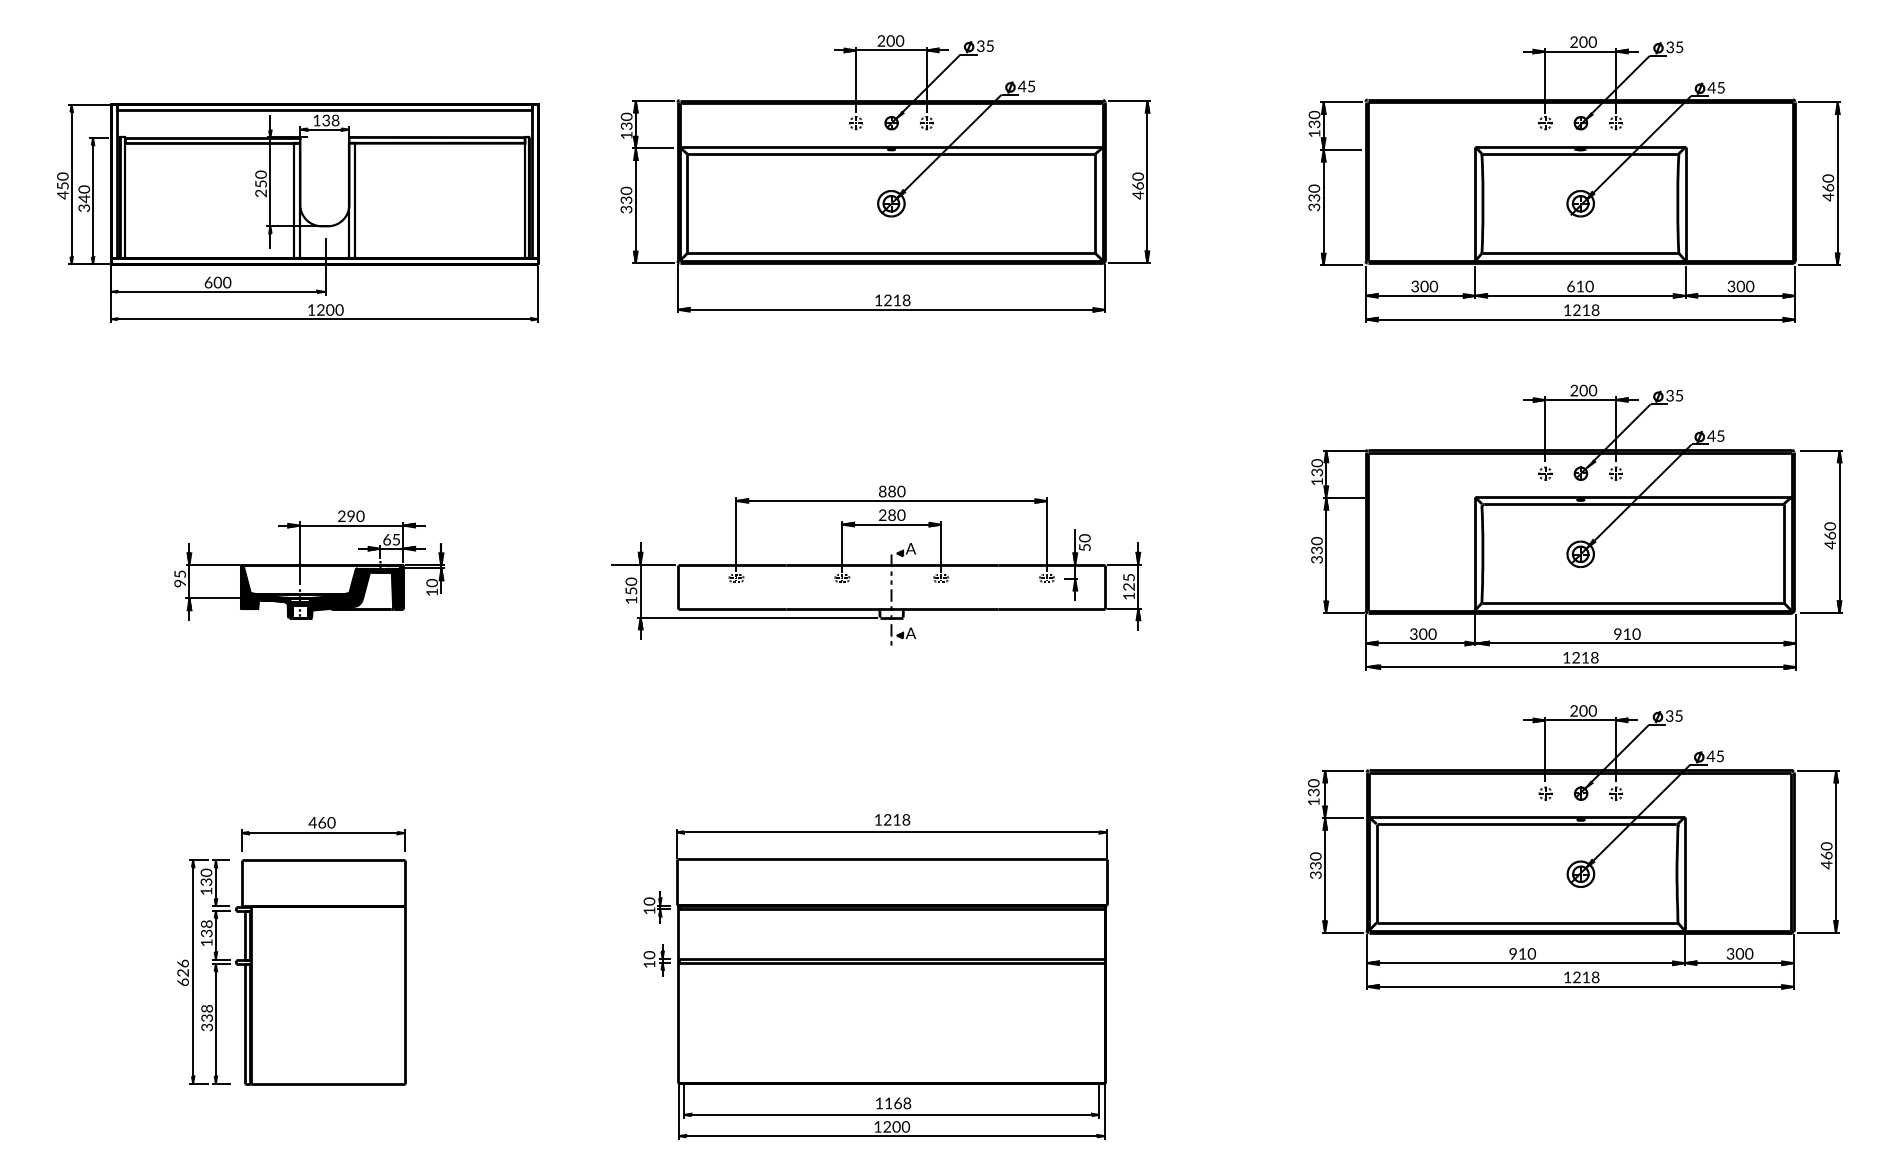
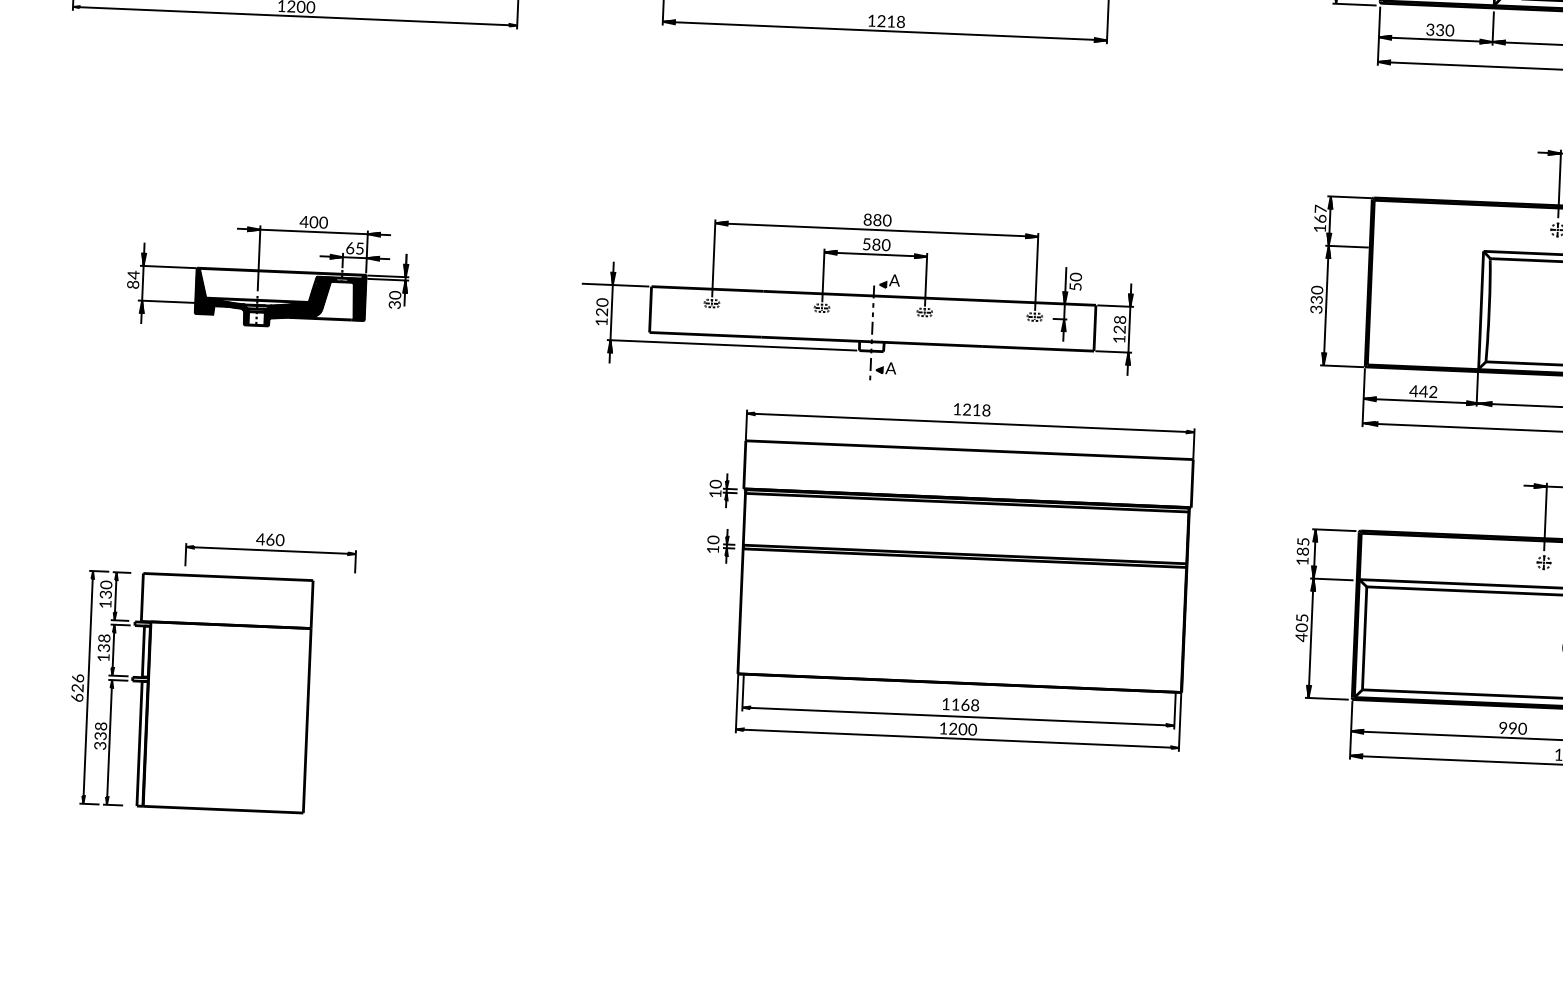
text: (1424, 286) -> (1440, 30), 300 -> 330
text: (1316, 467) -> (1319, 213), 130 -> 167
text: (882, 514) -> (866, 243), 280 -> 580
text: (346, 516) -> (309, 222), 290 -> 400
text: (1128, 577) -> (1119, 319), 125 -> 128
text: (179, 578) -> (132, 279), 95 -> 84
text: (631, 590) -> (602, 311), 150 -> 120
text: (431, 592) -> (394, 305), 10 -> 30
text: (1422, 633) -> (1422, 390), 300 -> 442
text: (1313, 787) -> (1302, 546), 130 -> 185
text: (1315, 865) -> (1301, 627), 330 -> 405
text: (1522, 953) -> (1512, 727), 910 -> 990
part: (291, 972) -> (190, 692), moved
part: (875, 976) -> (947, 571), moved

